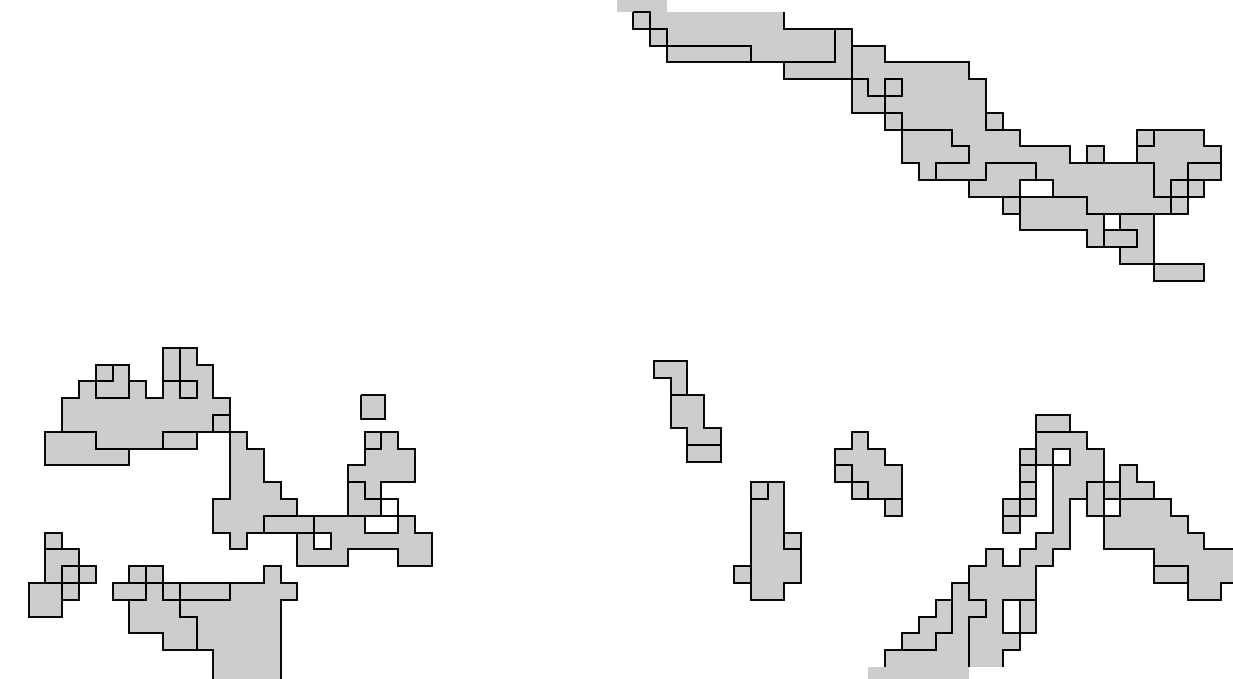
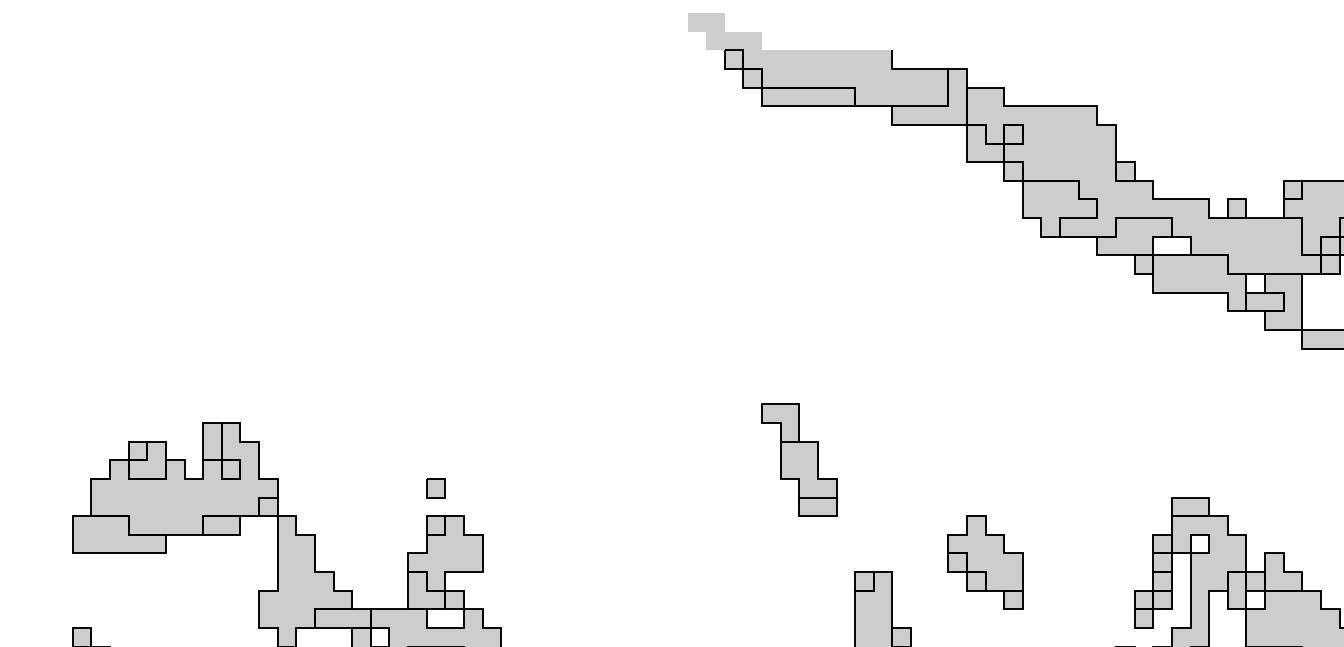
part: (372, 406) -> (435, 488), size x0.71
part: (687, 411) -> (799, 460), moved
fill: (389, 507) -> (454, 600), added

